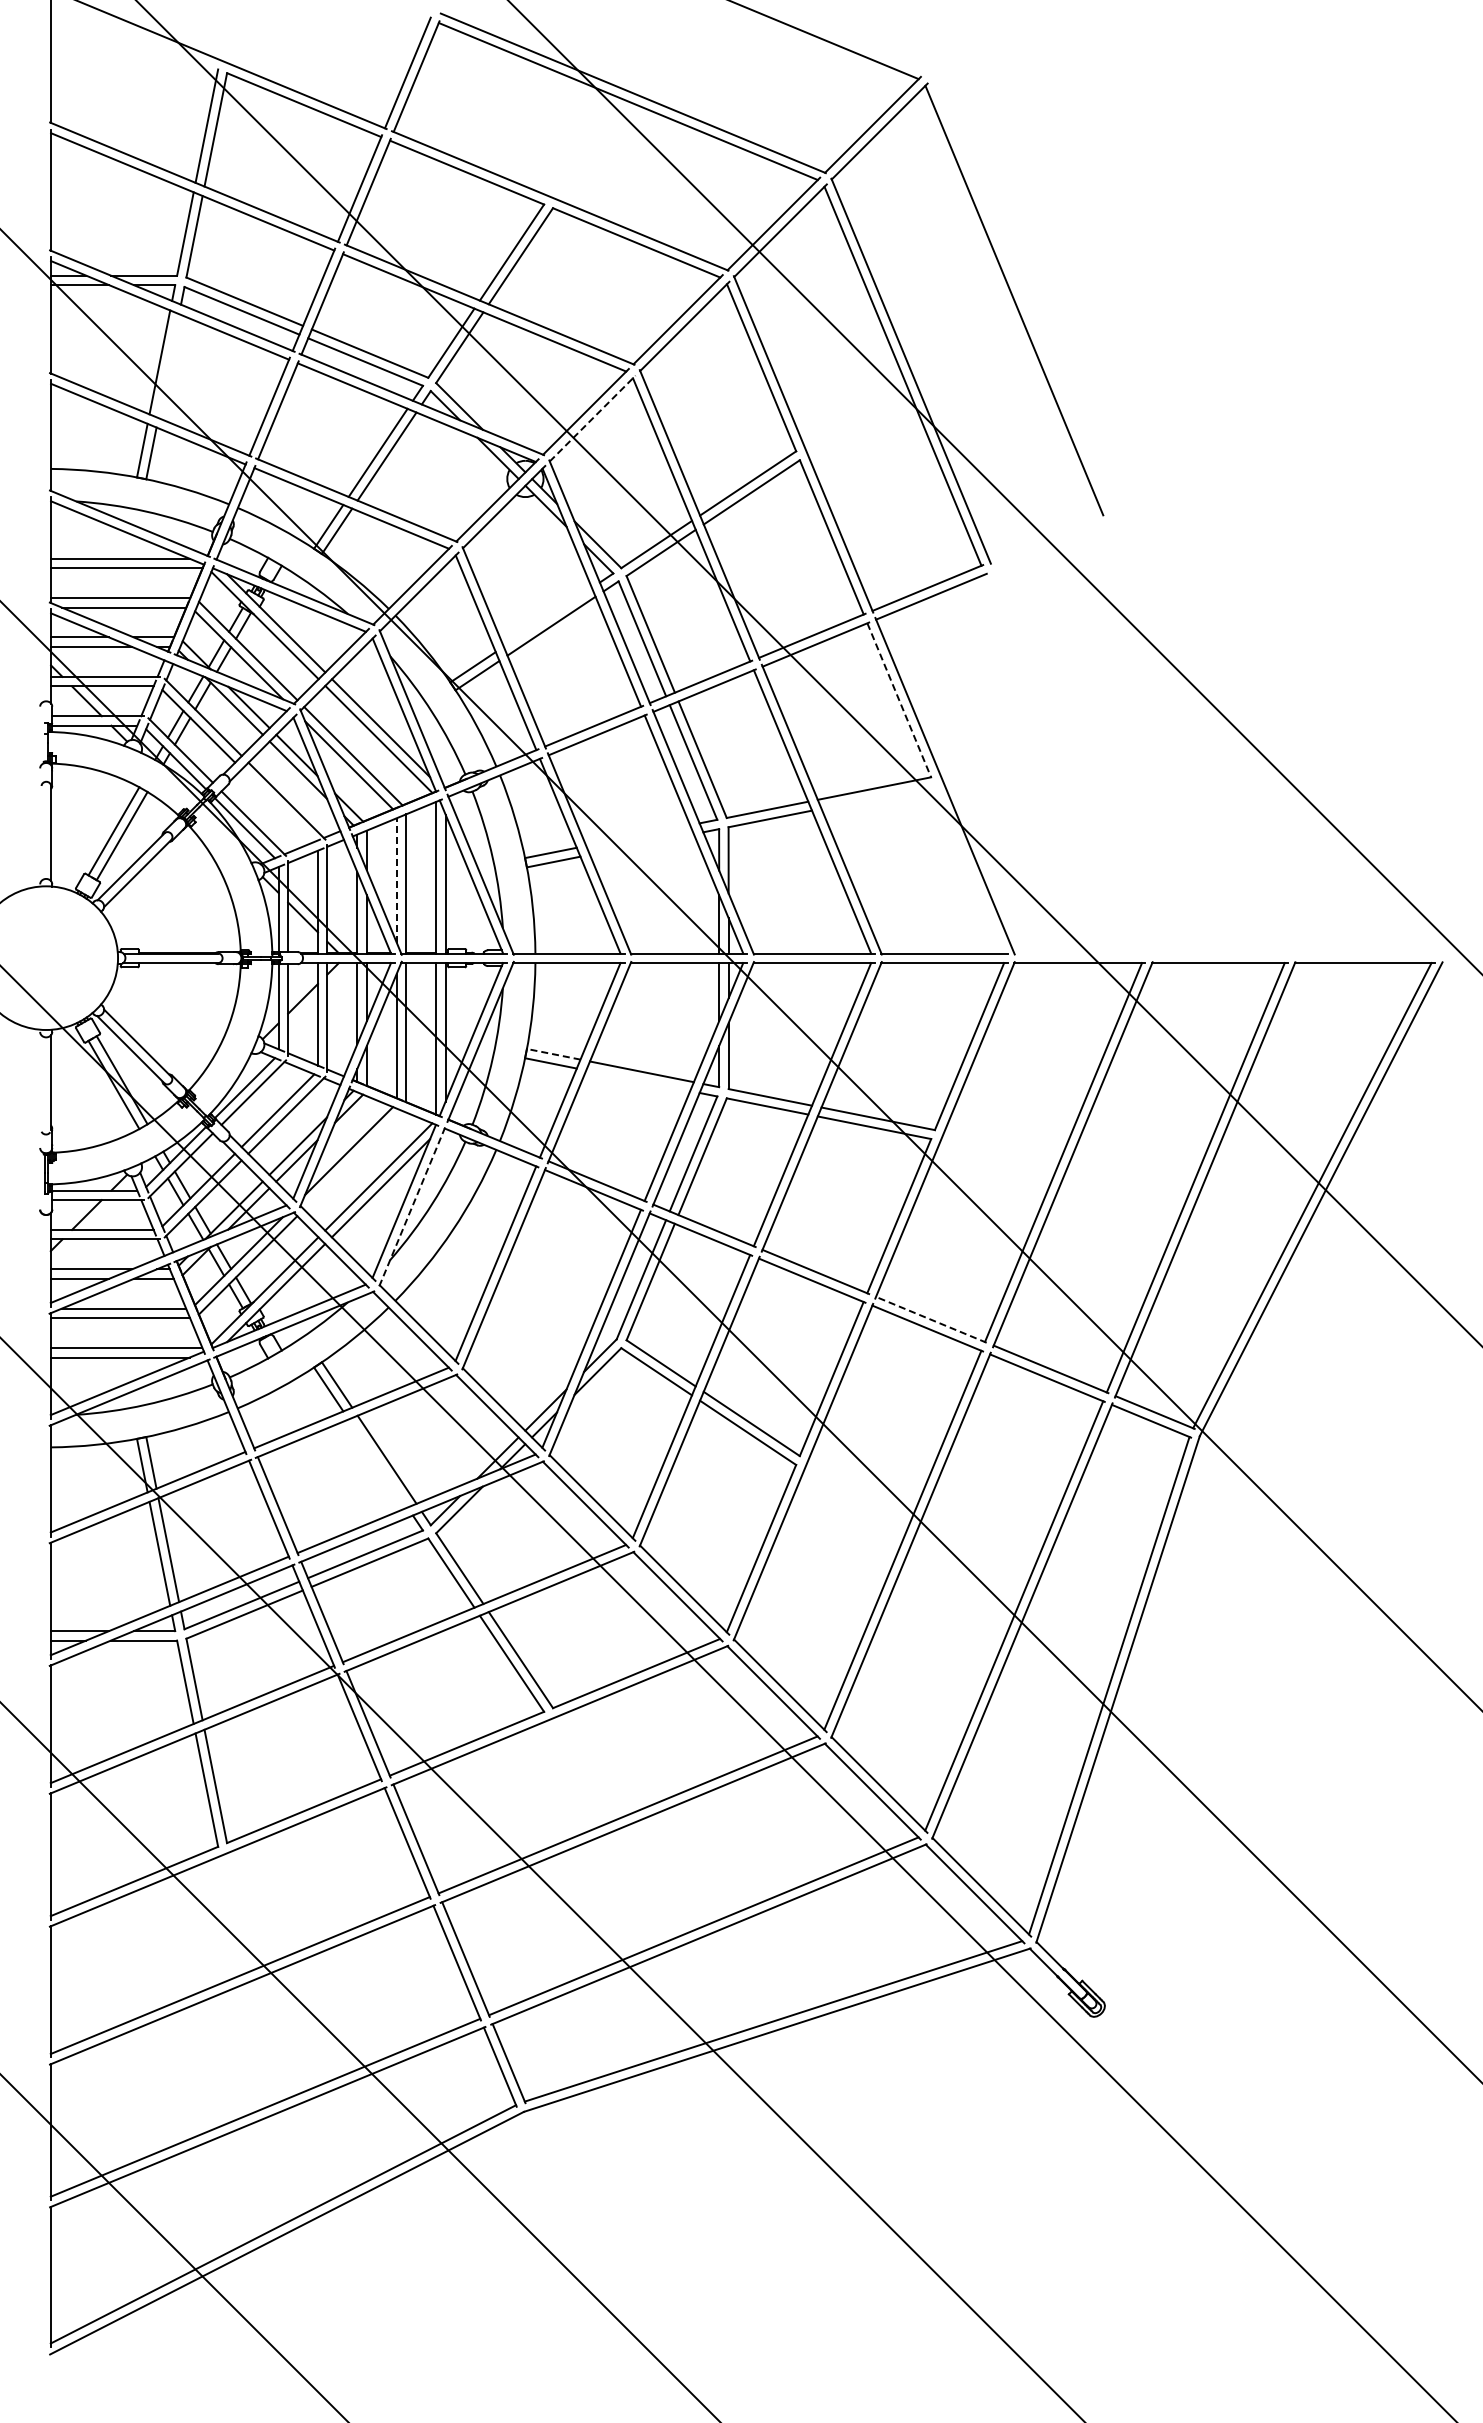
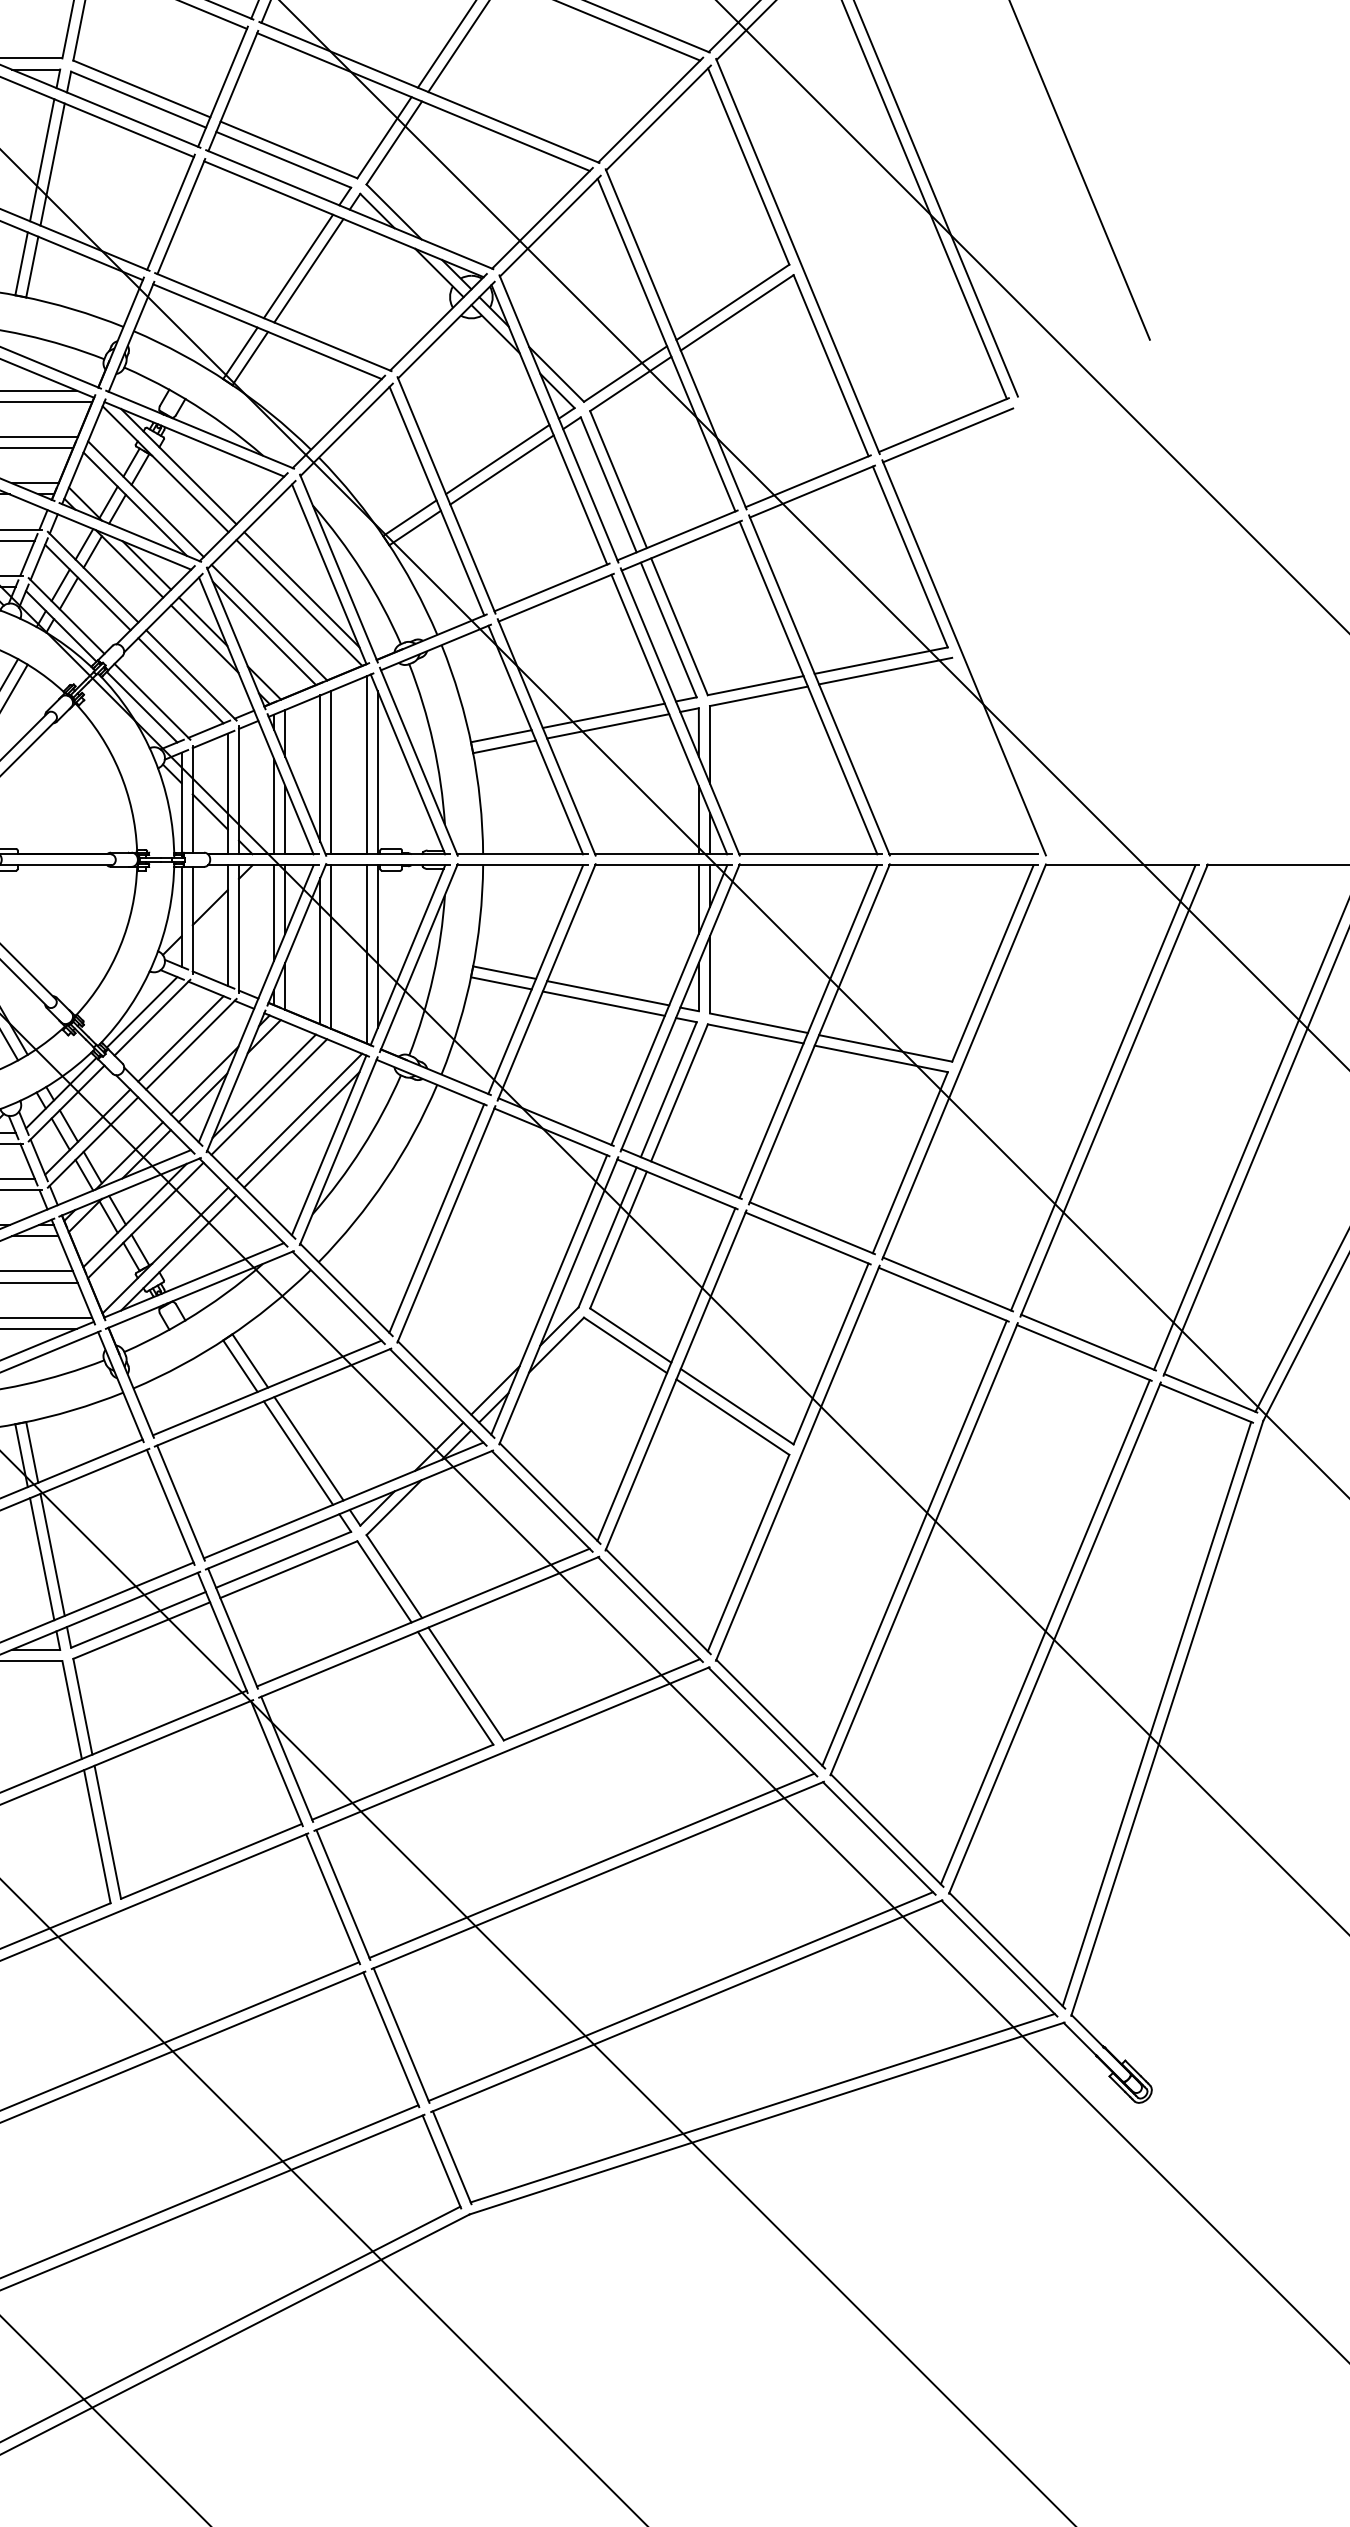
line: (168, 366) -> (52, 165), added
line: (592, 418) -> (550, 226), dashed -> solid
line: (547, 616) -> (497, 458), added
line: (899, 700) -> (910, 557), dashed -> solid
line: (877, 797) -> (884, 671), added
line: (277, 805) -> (180, 680), added
line: (638, 835) -> (604, 715), added
line: (641, 844) -> (607, 726), added
line: (396, 879) -> (320, 767), dashed -> solid
line: (553, 1054) -> (504, 972), dashed -> solid
line: (638, 1080) -> (604, 1003), added
line: (353, 1160) -> (269, 1097), added
line: (412, 1206) -> (338, 1151), dashed -> solid
line: (931, 1319) -> (948, 1284), dashed -> solid
line: (377, 1463) -> (297, 1453), added

